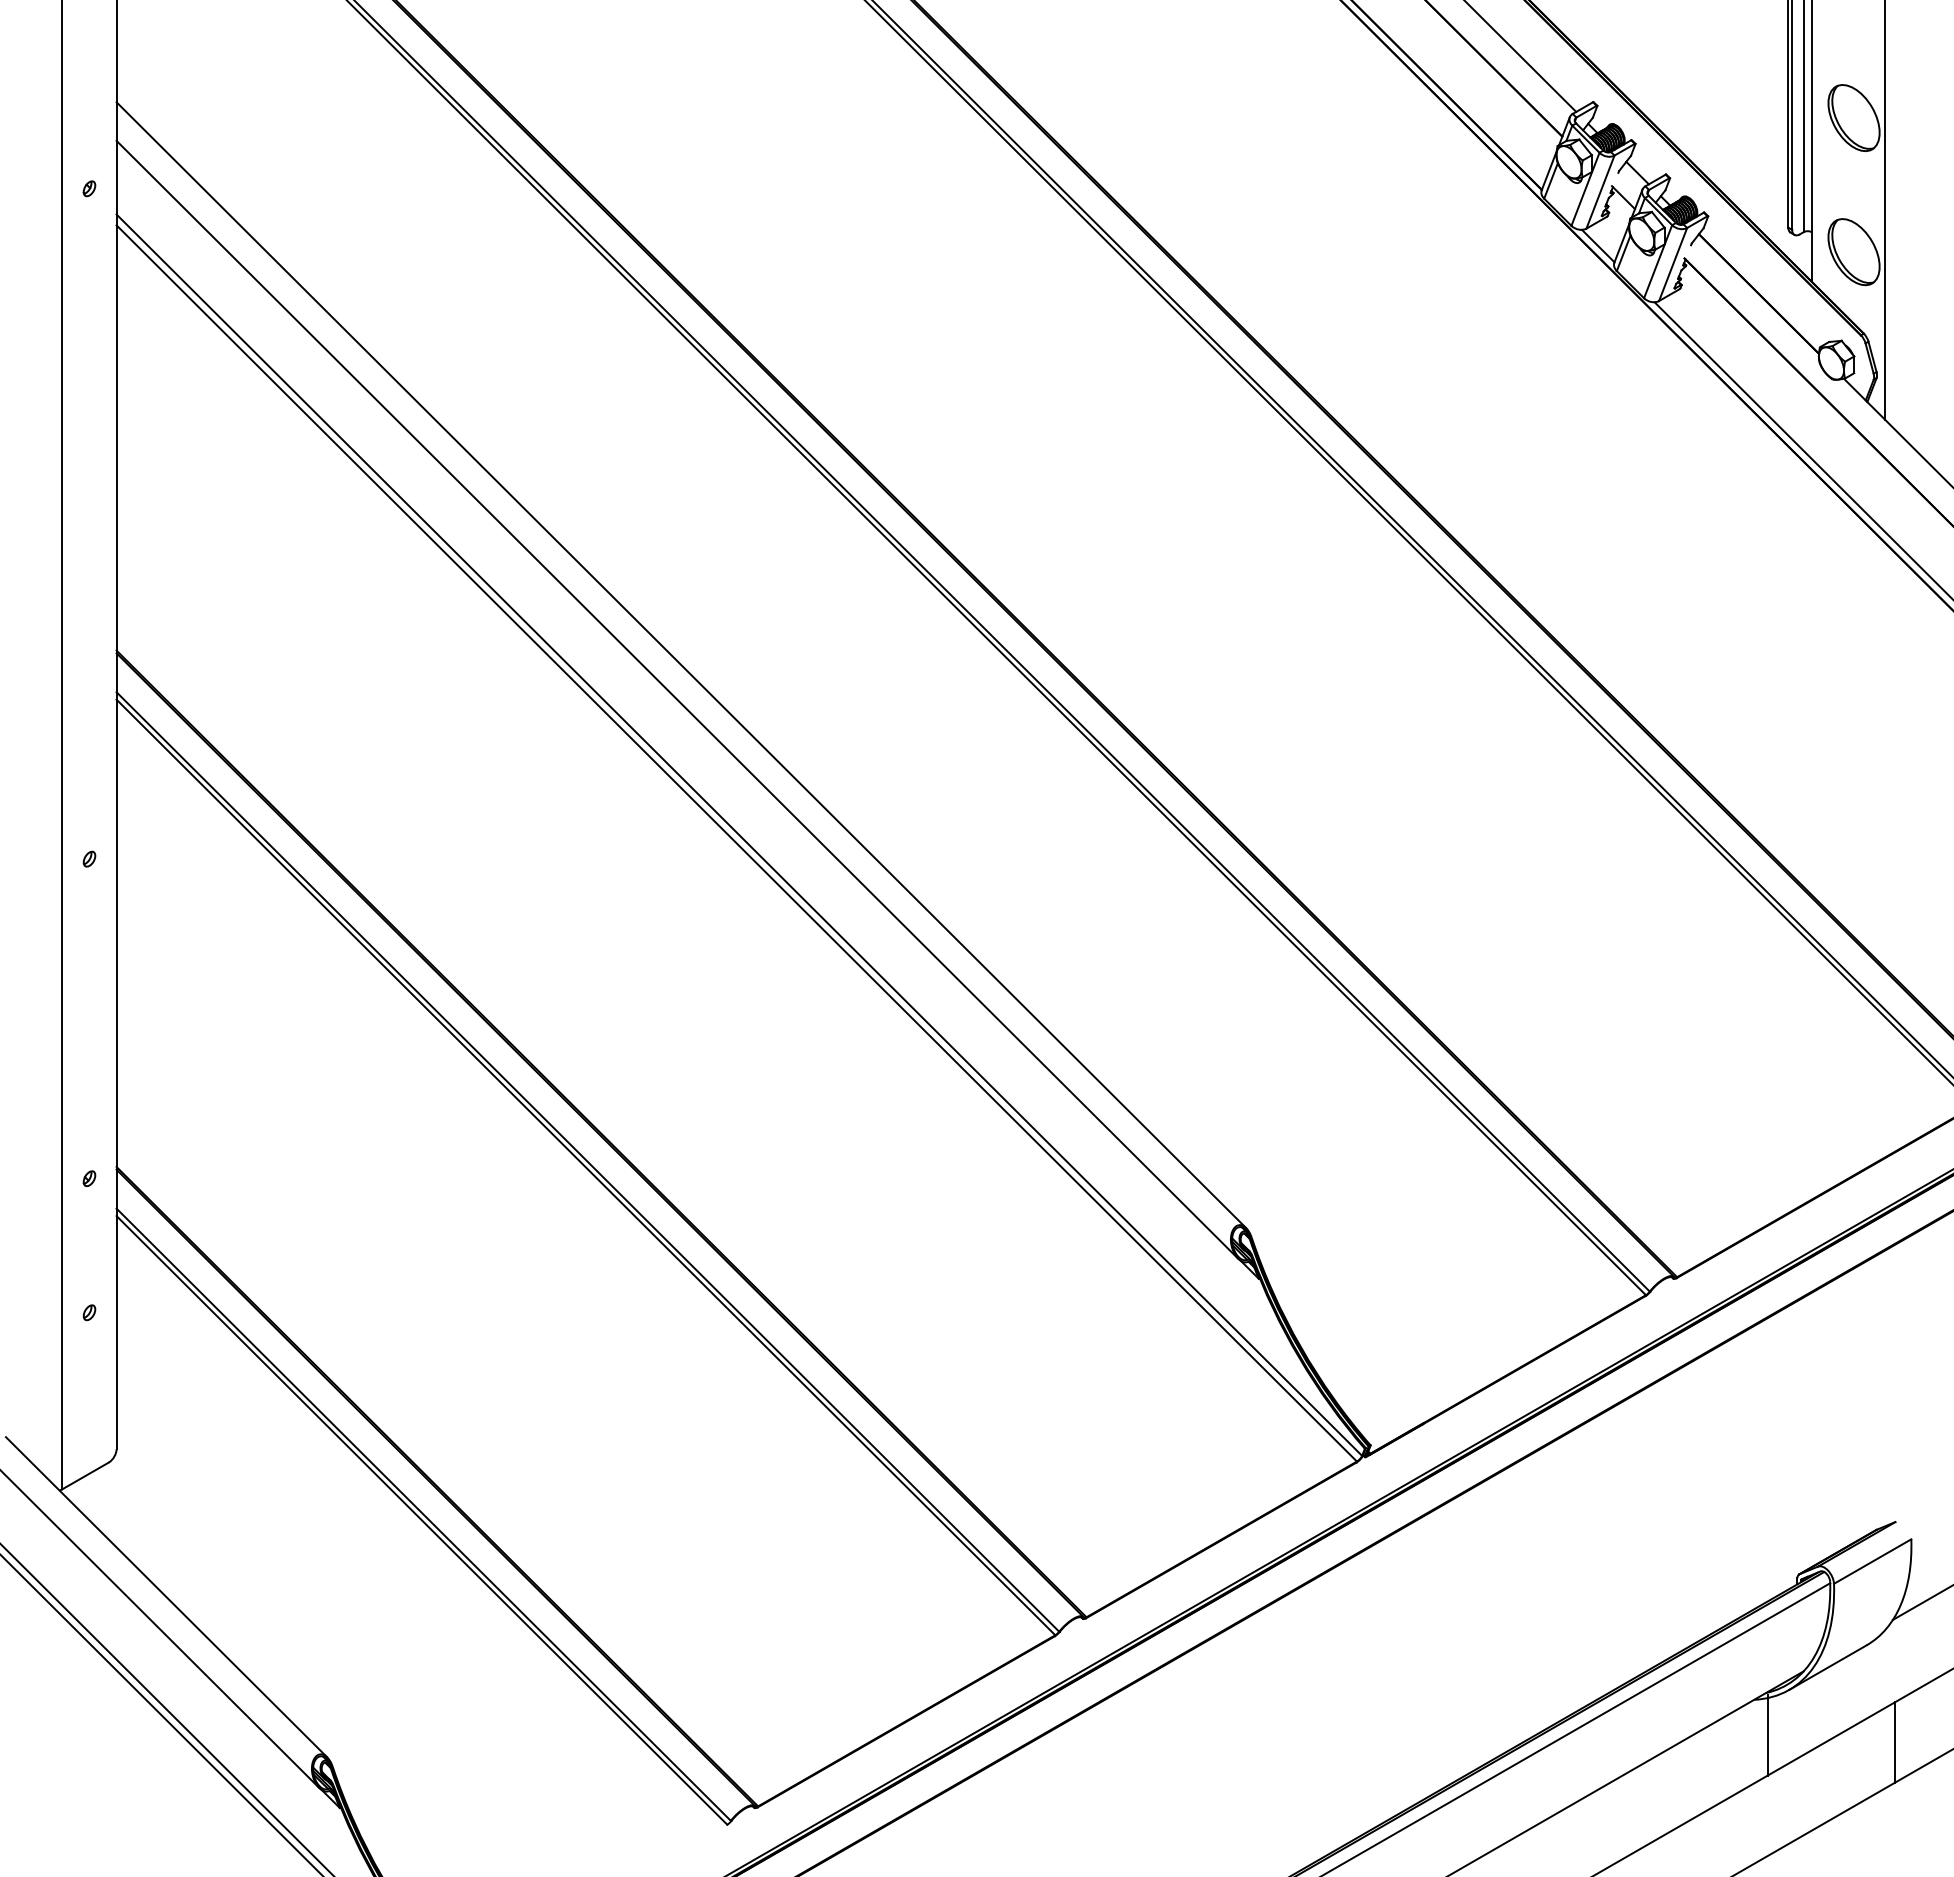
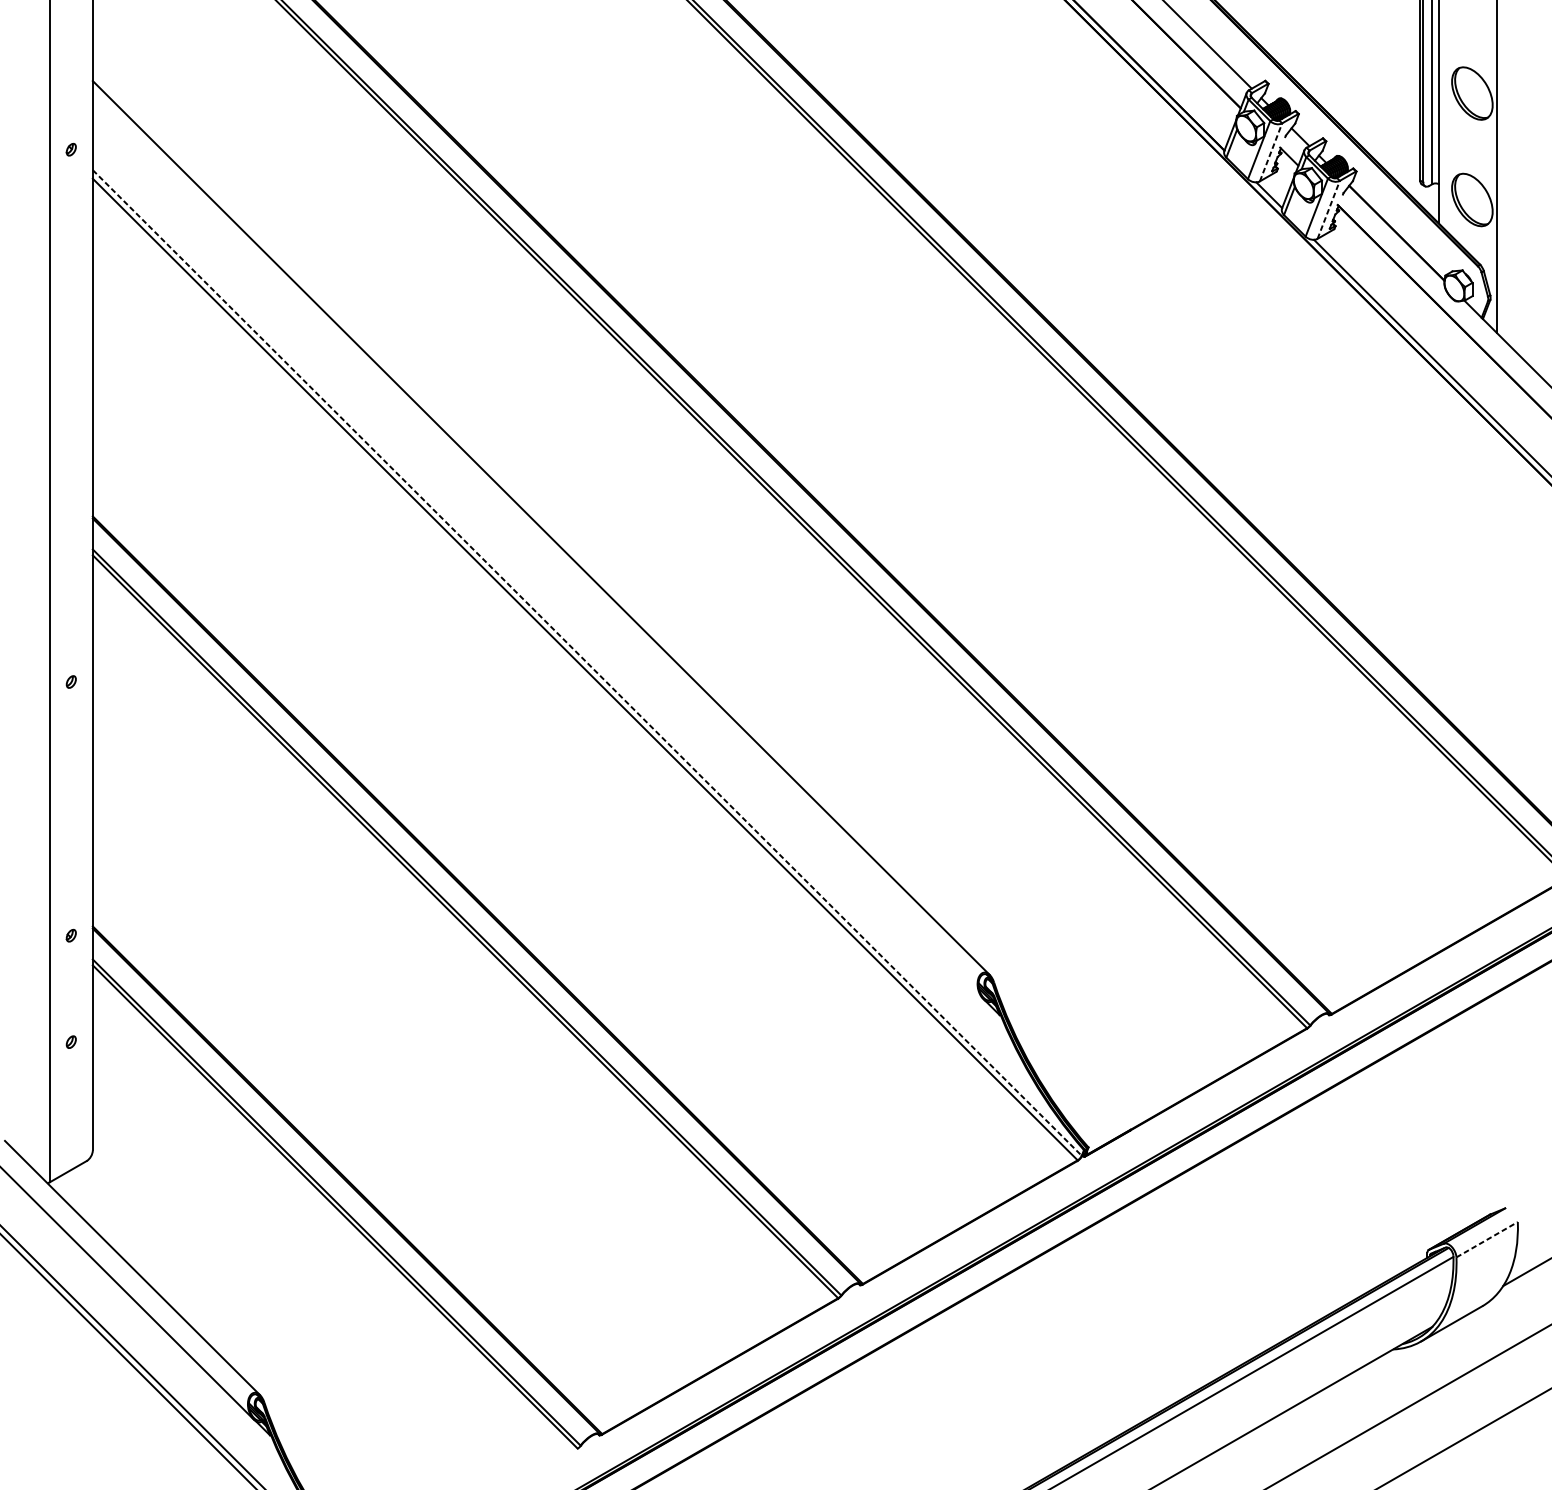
line: (1600, 191) -> (1271, 151), solid -> dashed
line: (1673, 264) -> (1329, 209), solid -> dashed
line: (677, 699) -> (538, 555), removed
line: (739, 835) -> (587, 663), solid -> dashed
line: (1872, 1561) -> (1487, 1239), solid -> dashed
line: (1767, 1735) -> (1403, 1377), removed
line: (1895, 1742) -> (1505, 1383), removed

